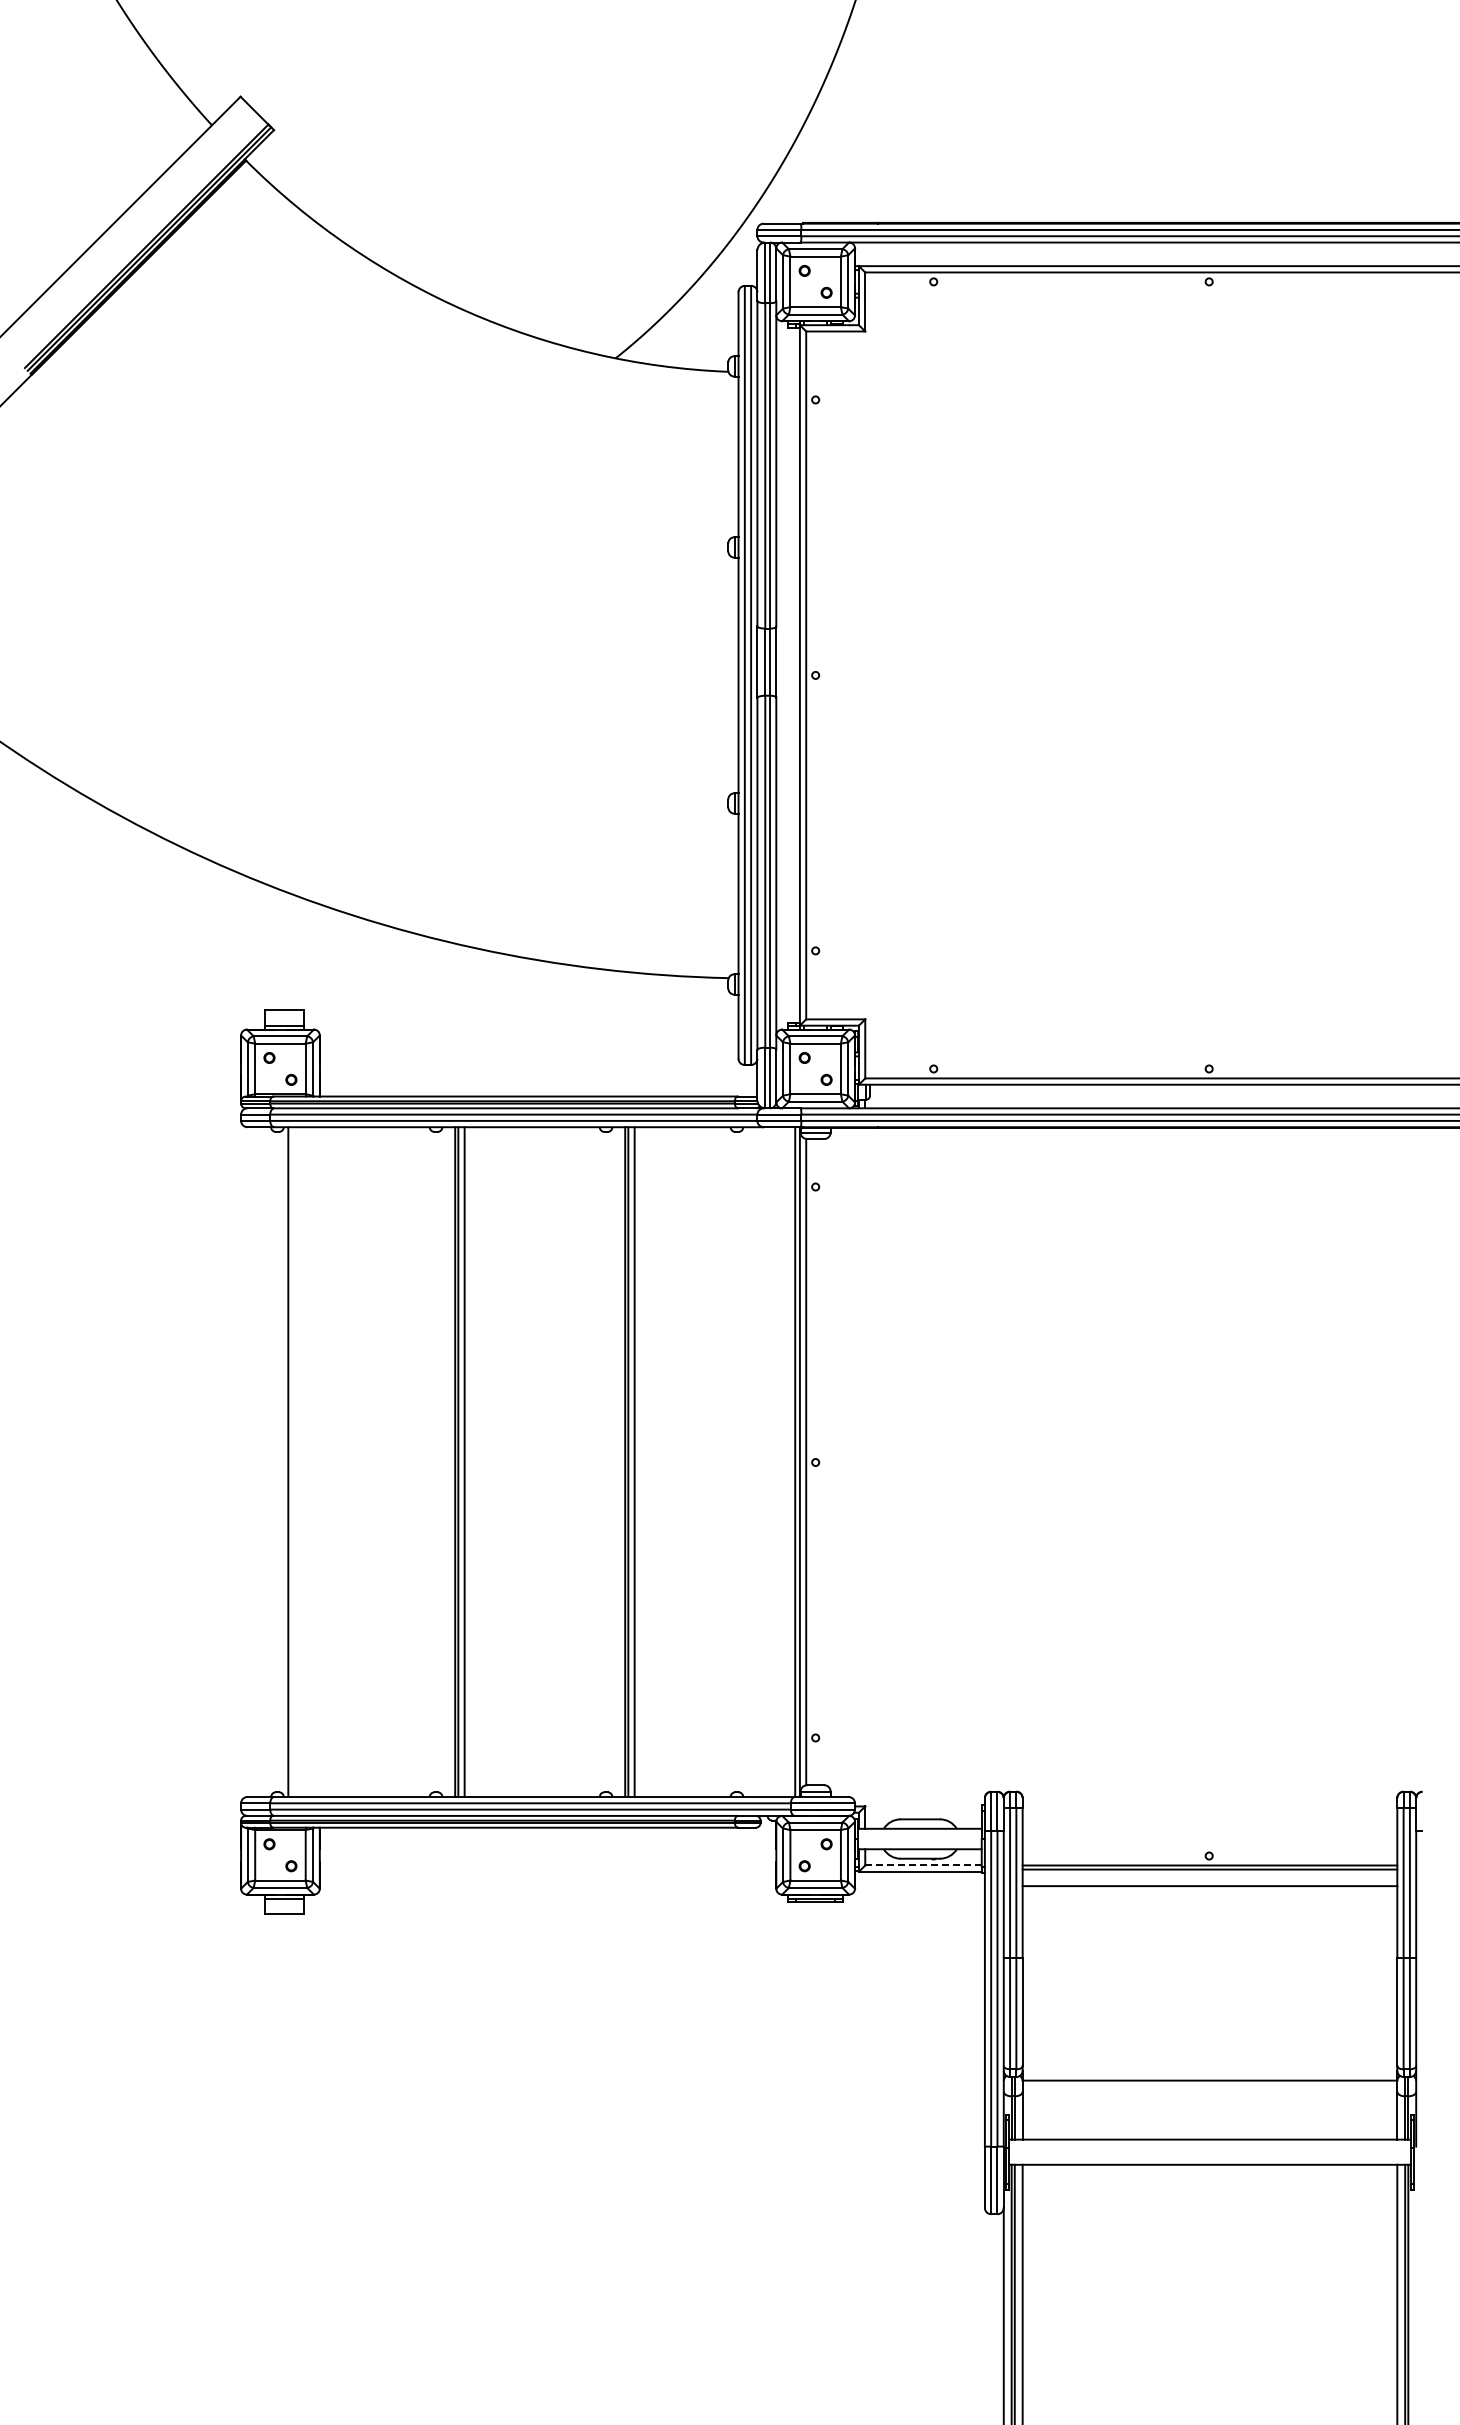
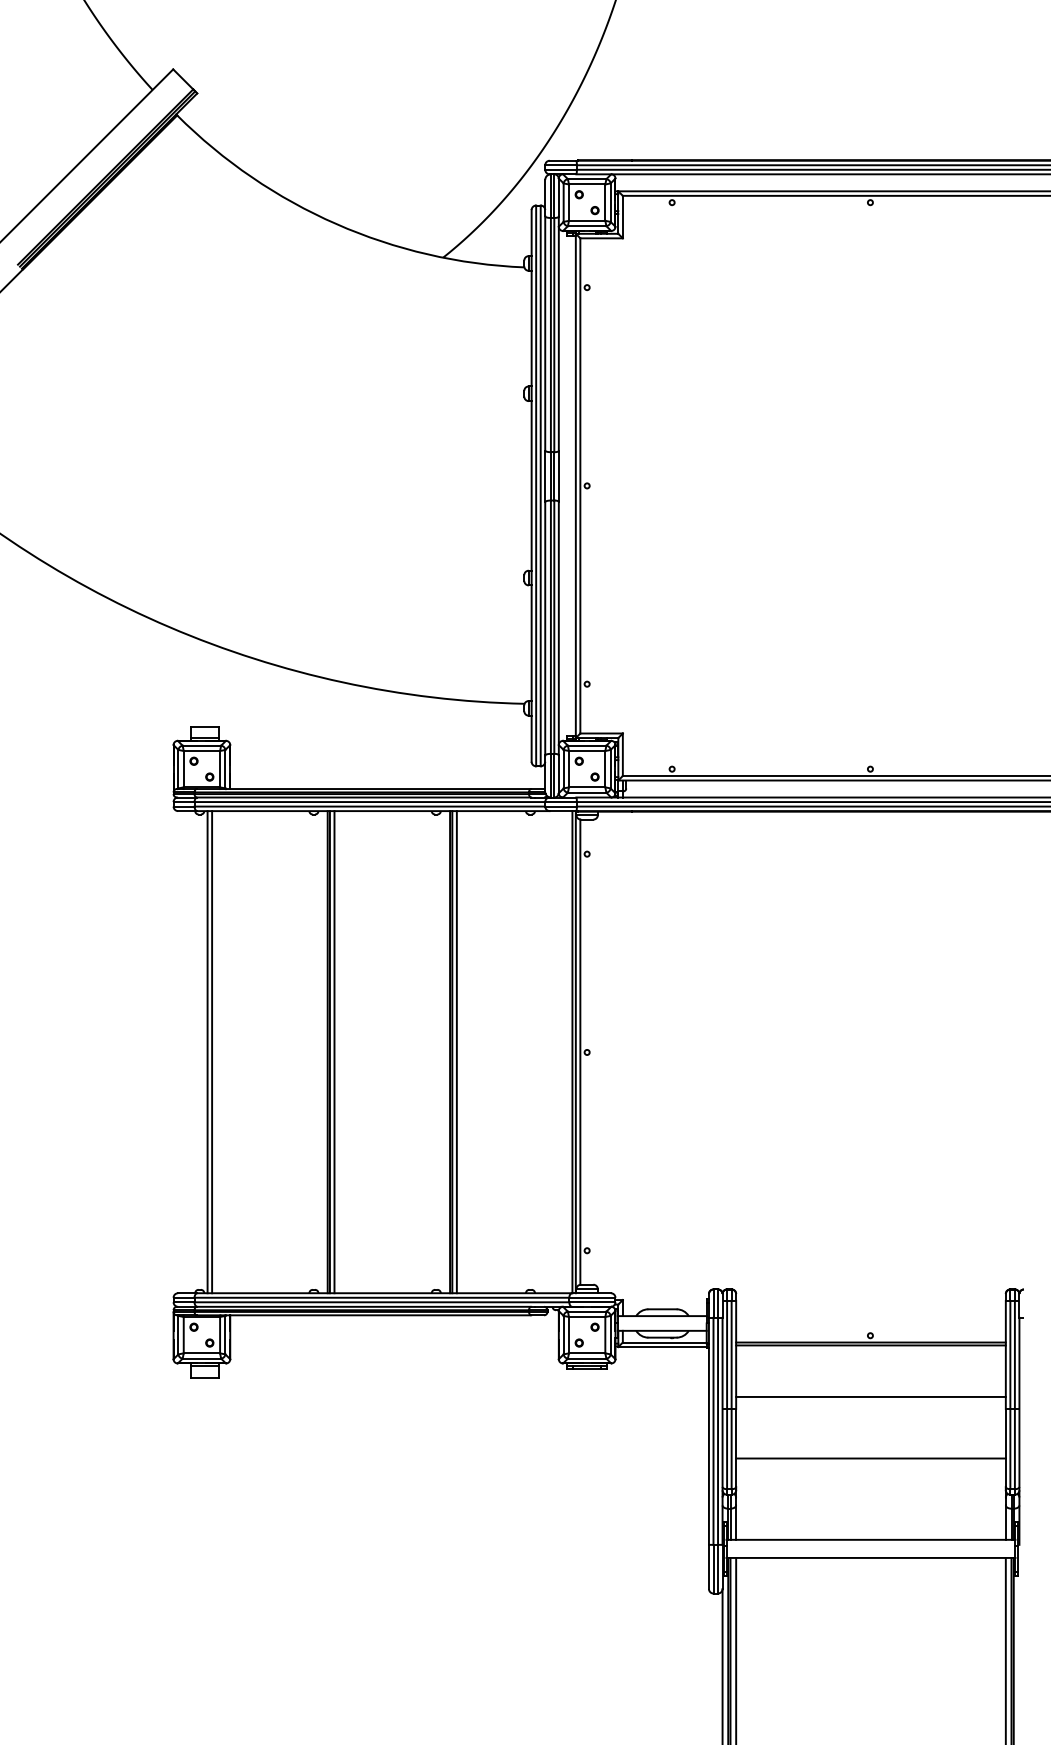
line: (294, 1462) -> (212, 1052), added
line: (923, 1865) -> (664, 1342), dashed -> solid
line: (1209, 1886) -> (870, 1397), moved
line: (1209, 2080) -> (870, 1458), moved

